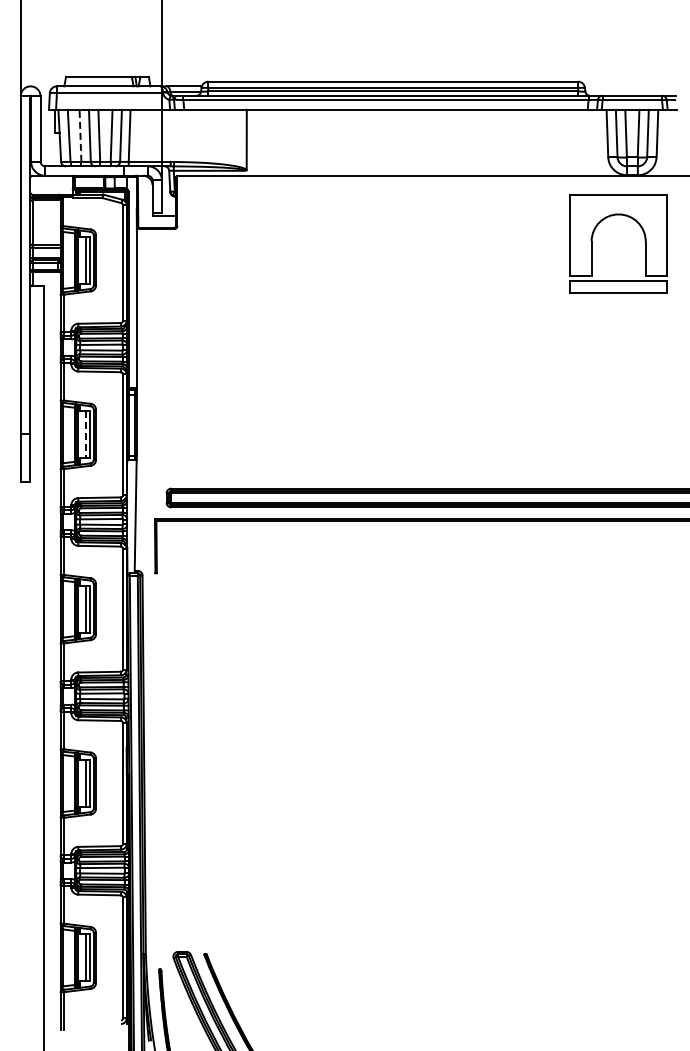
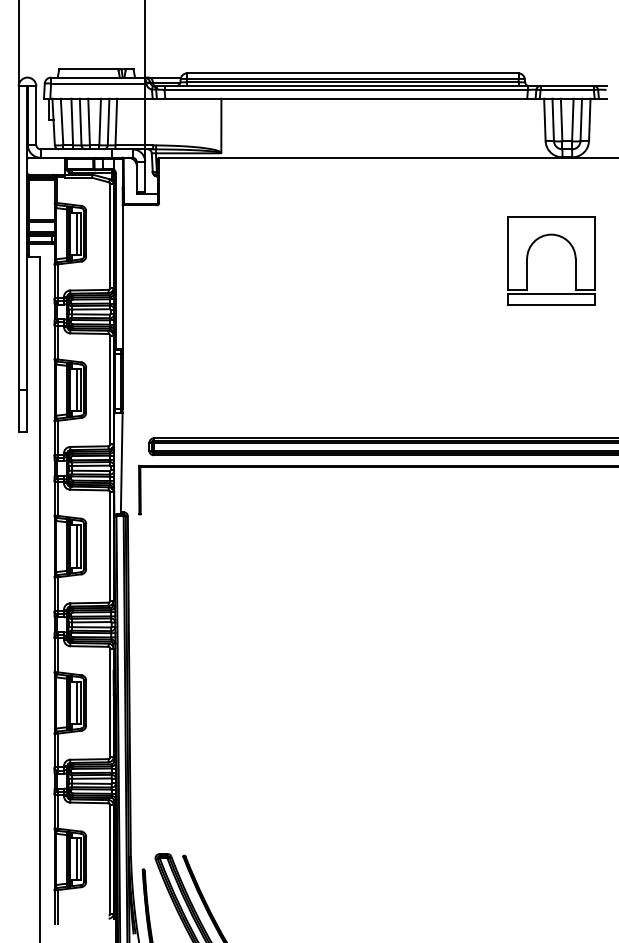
line: (80, 135) -> (72, 121), dashed -> solid
part: (593, 236) -> (528, 254), moved
line: (85, 434) -> (76, 389), dashed -> solid

